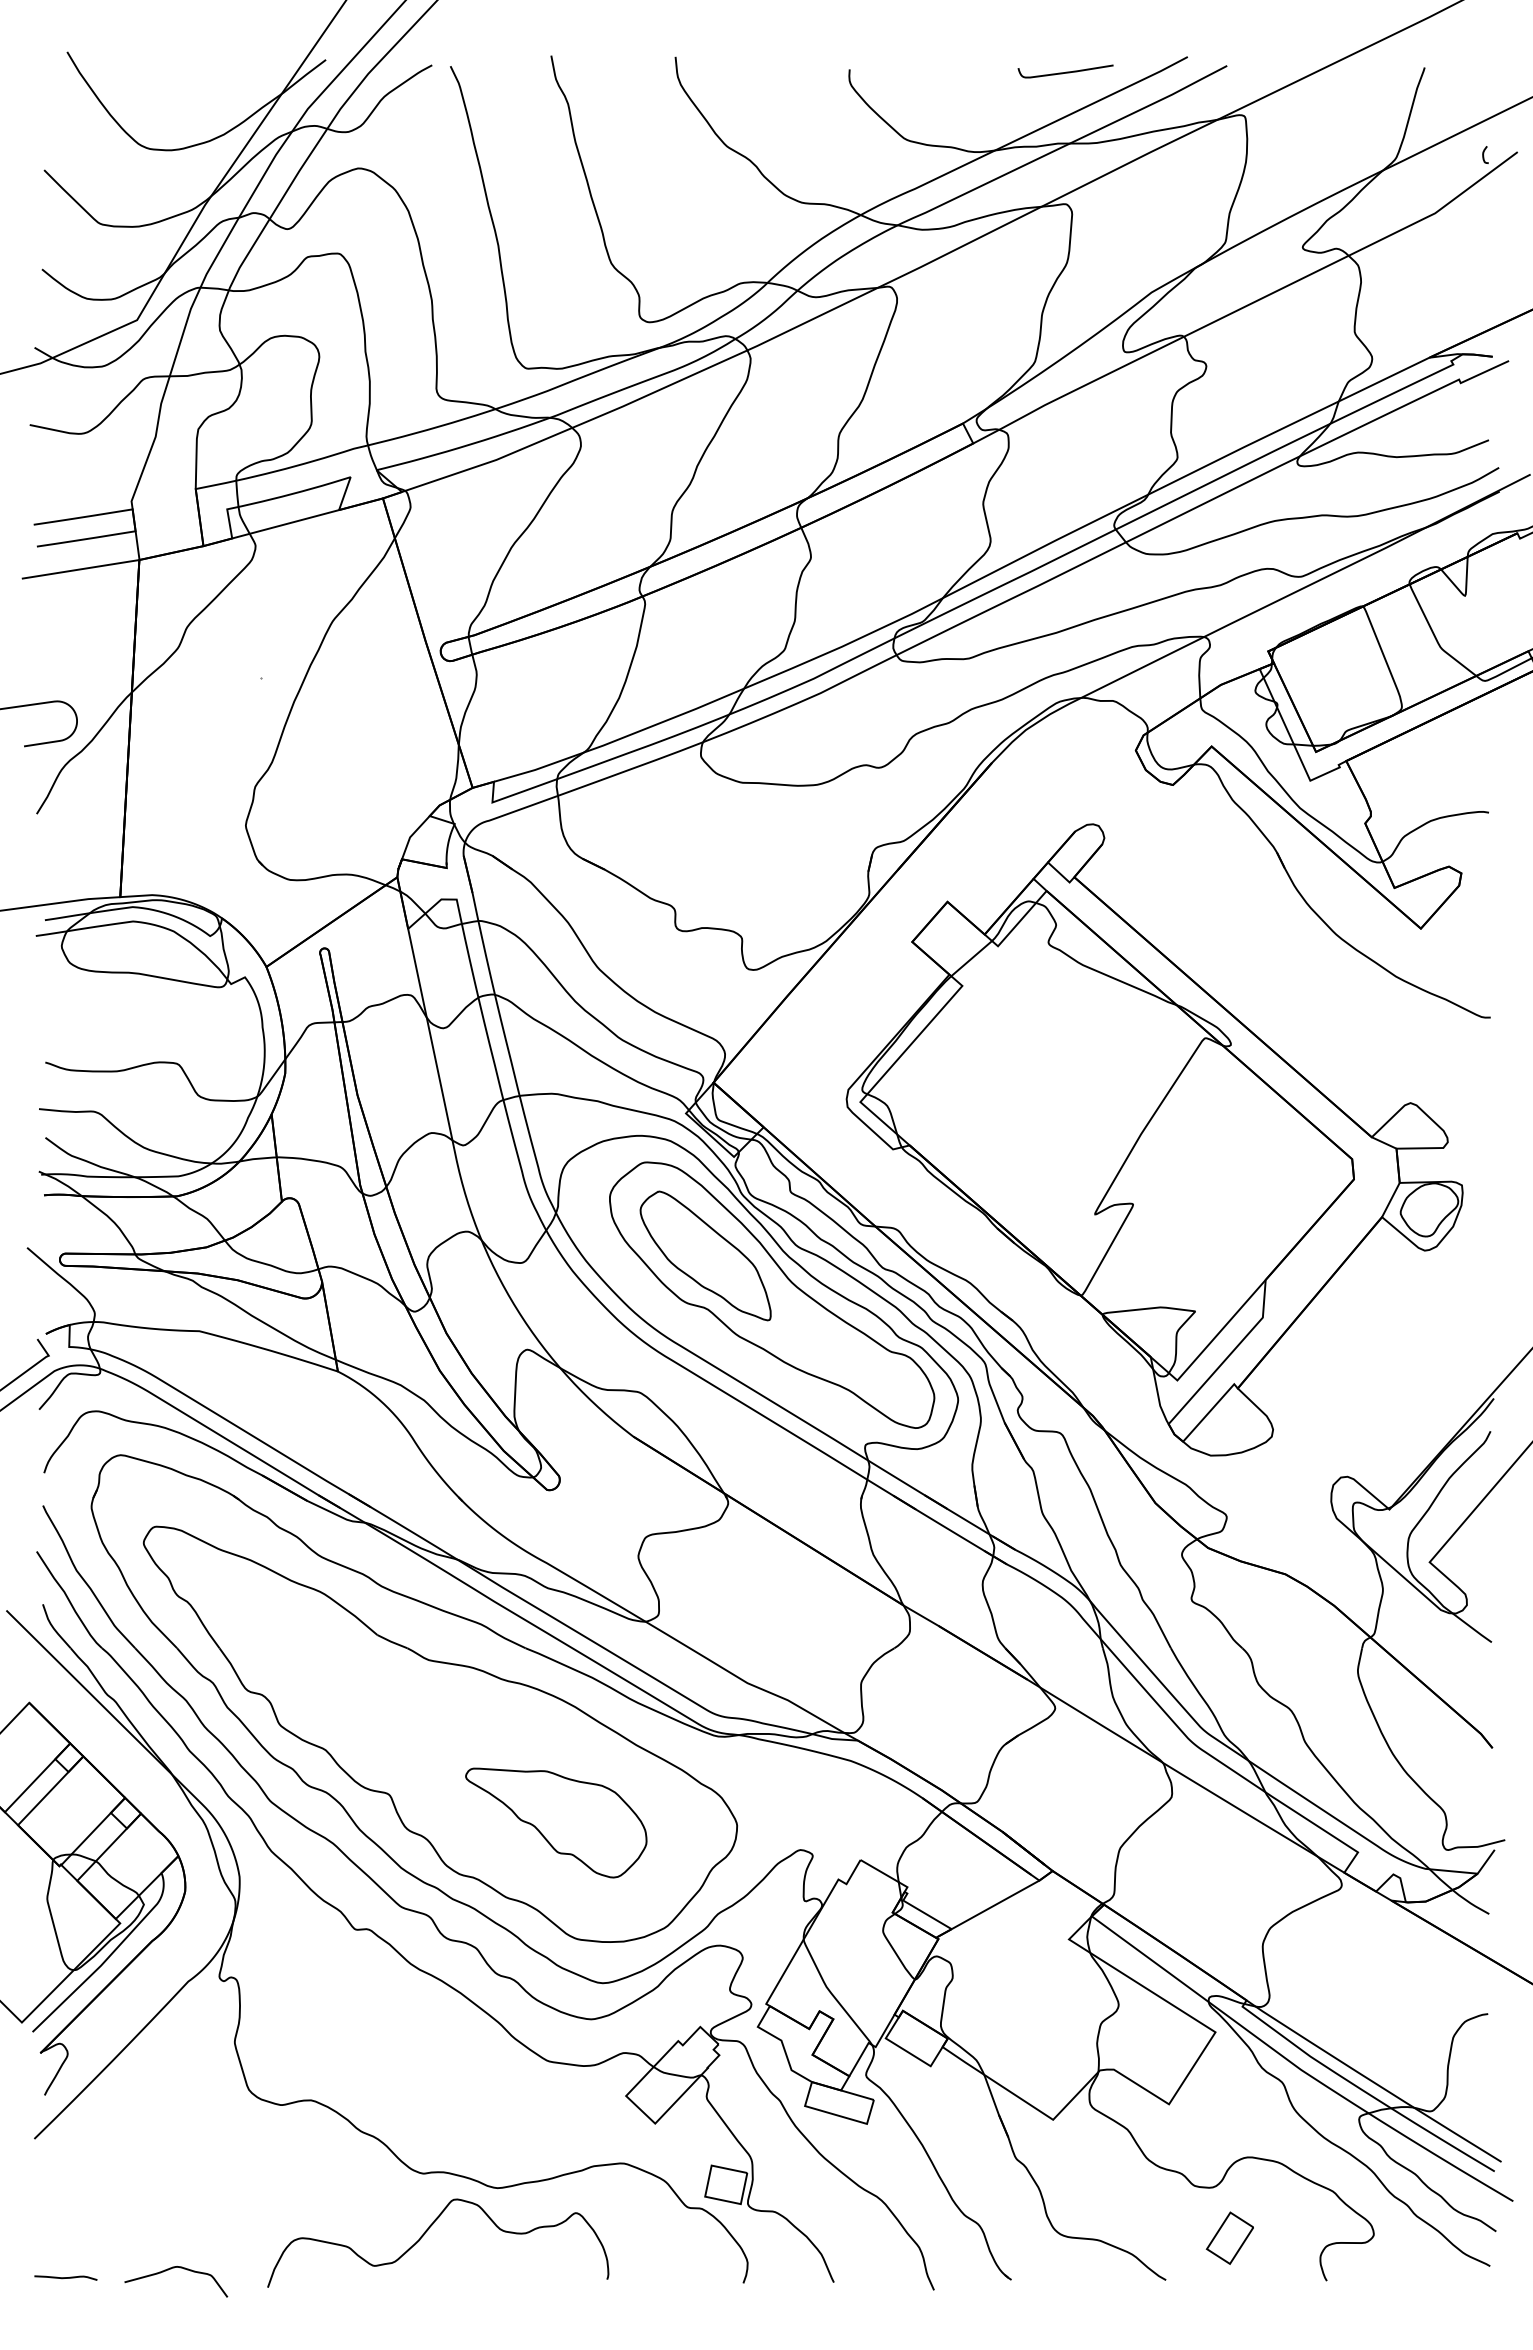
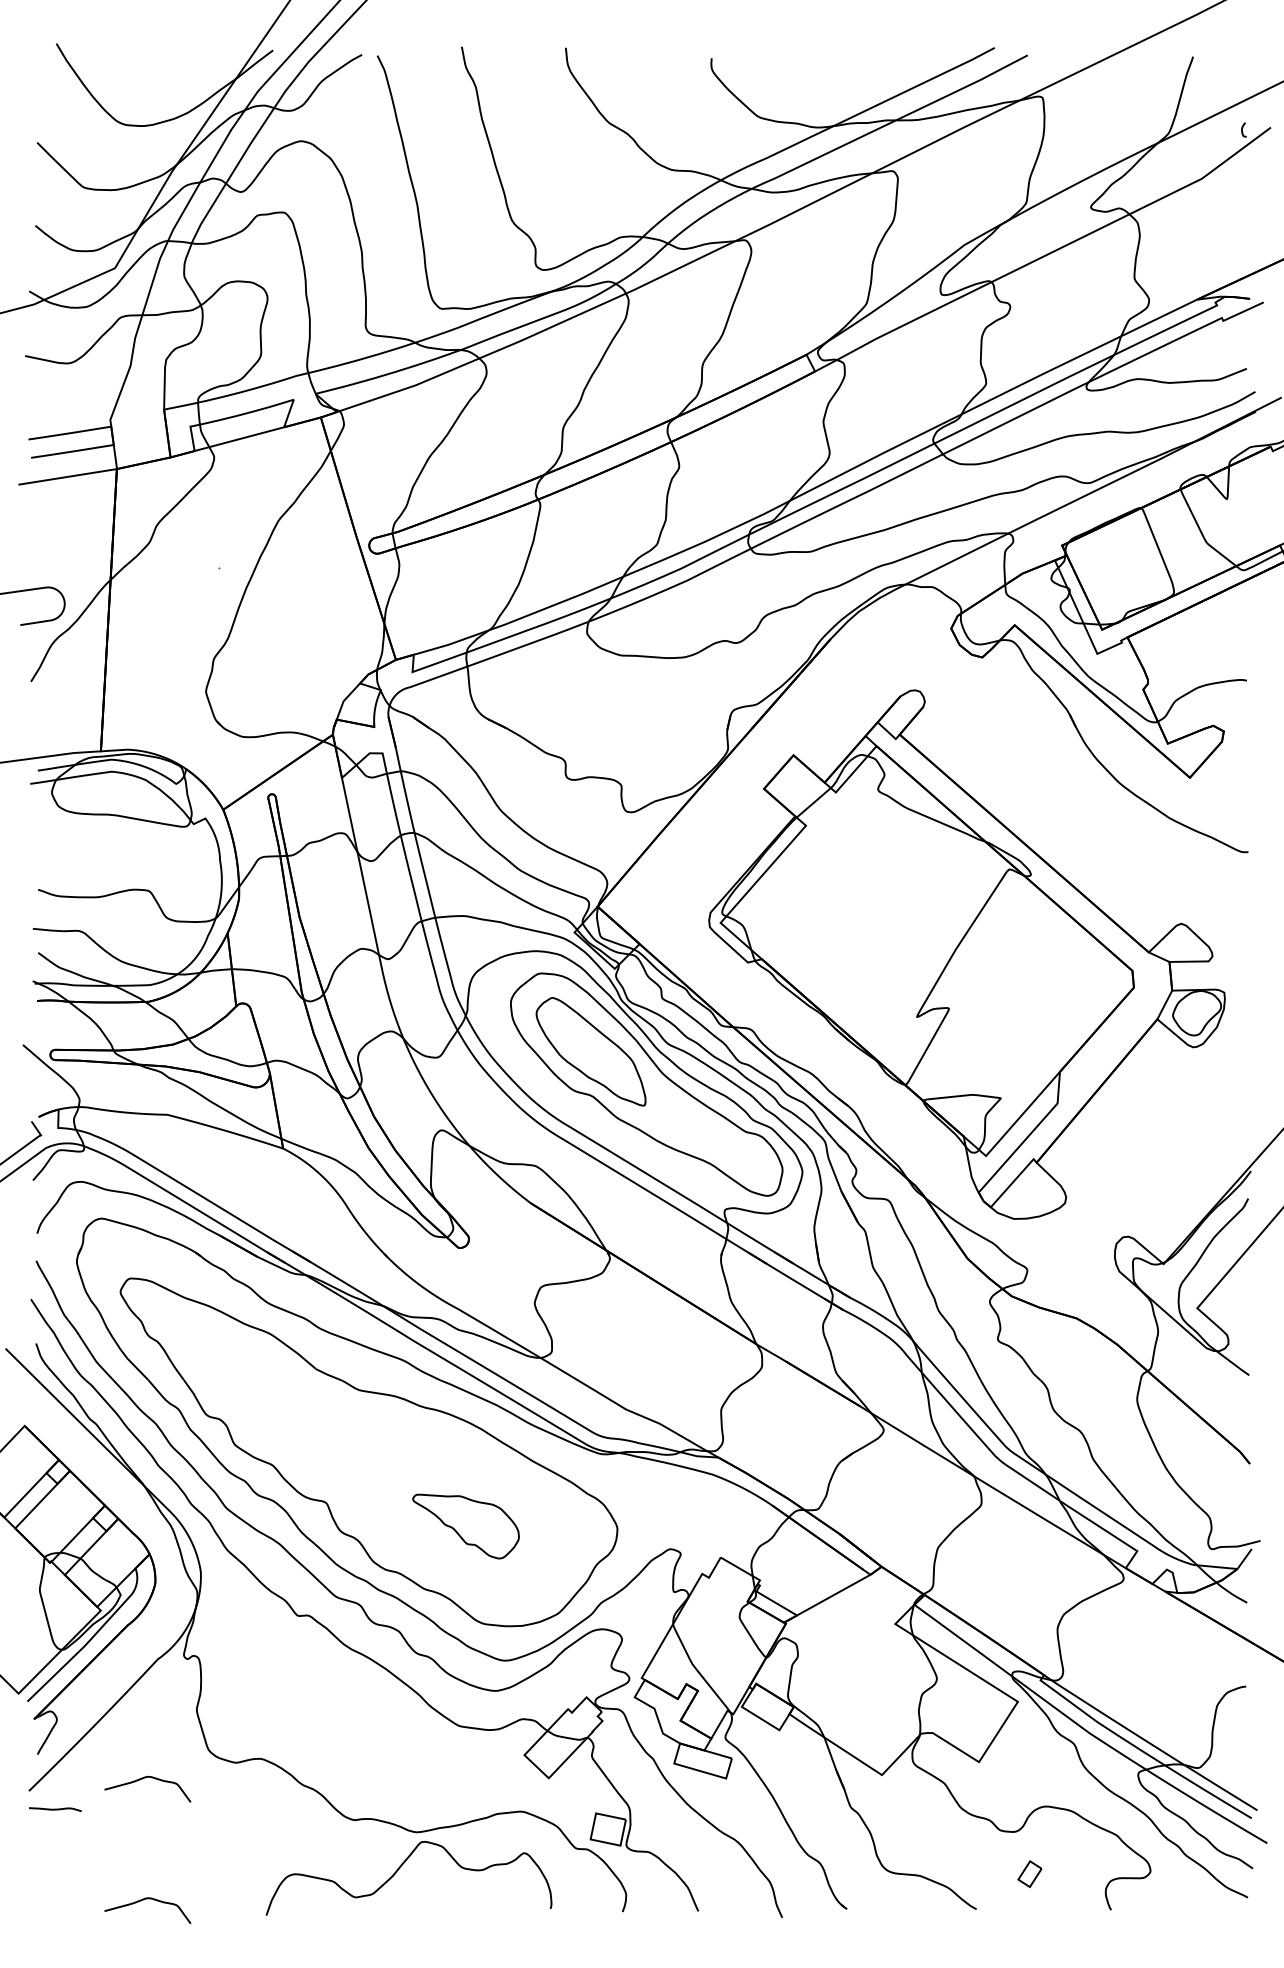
curve: (1065, 71) -> (892, 60), removed
part: (556, 1822) -> (466, 1526), size x0.7
curve: (171, 2124) -> (143, 1779), added
curve: (427, 2231) -> (400, 1868), moved
part: (1229, 2237) -> (1029, 1873), size x0.6
curve: (65, 2277) -> (55, 1809), moved

